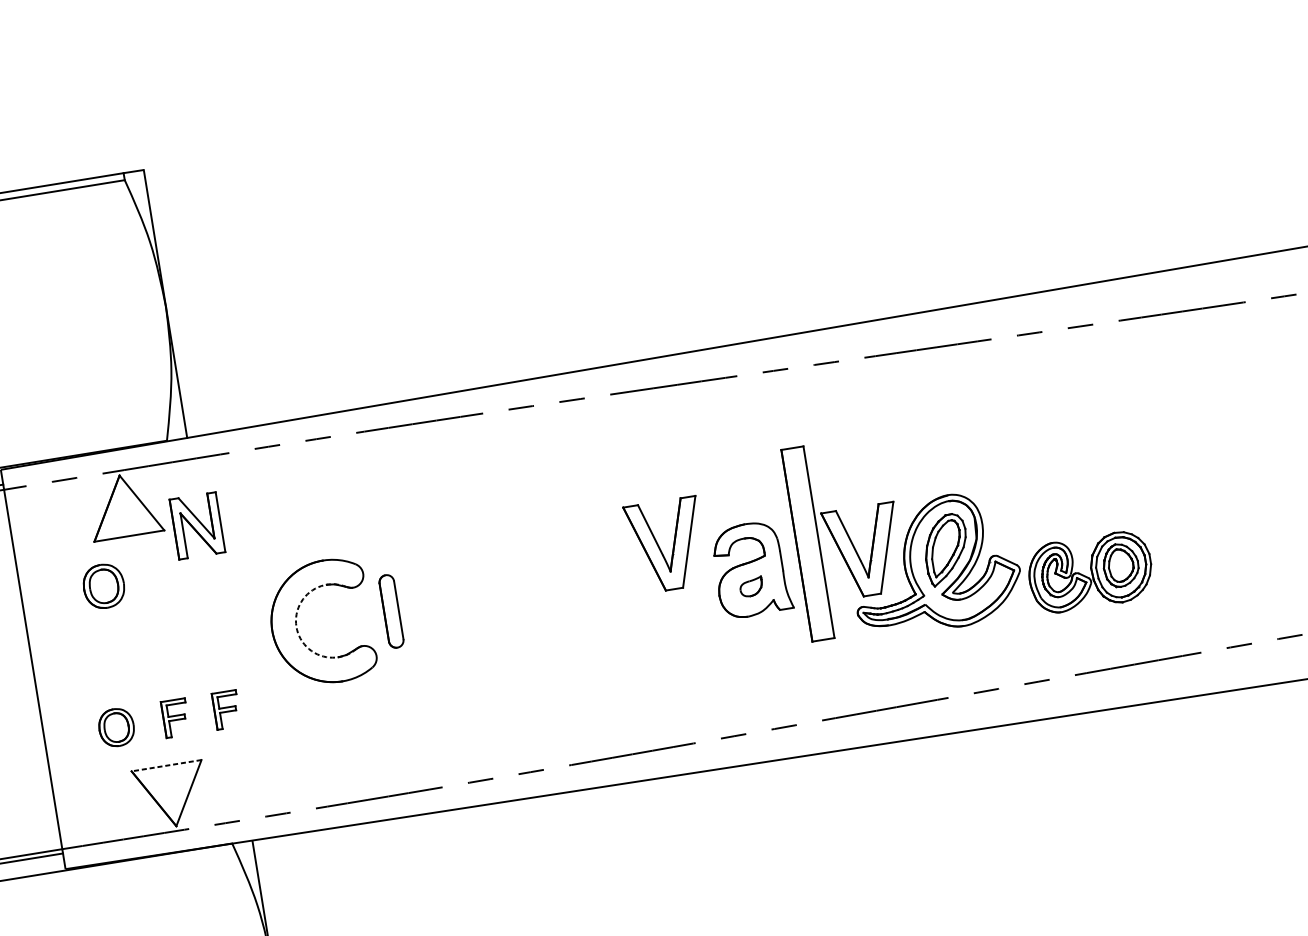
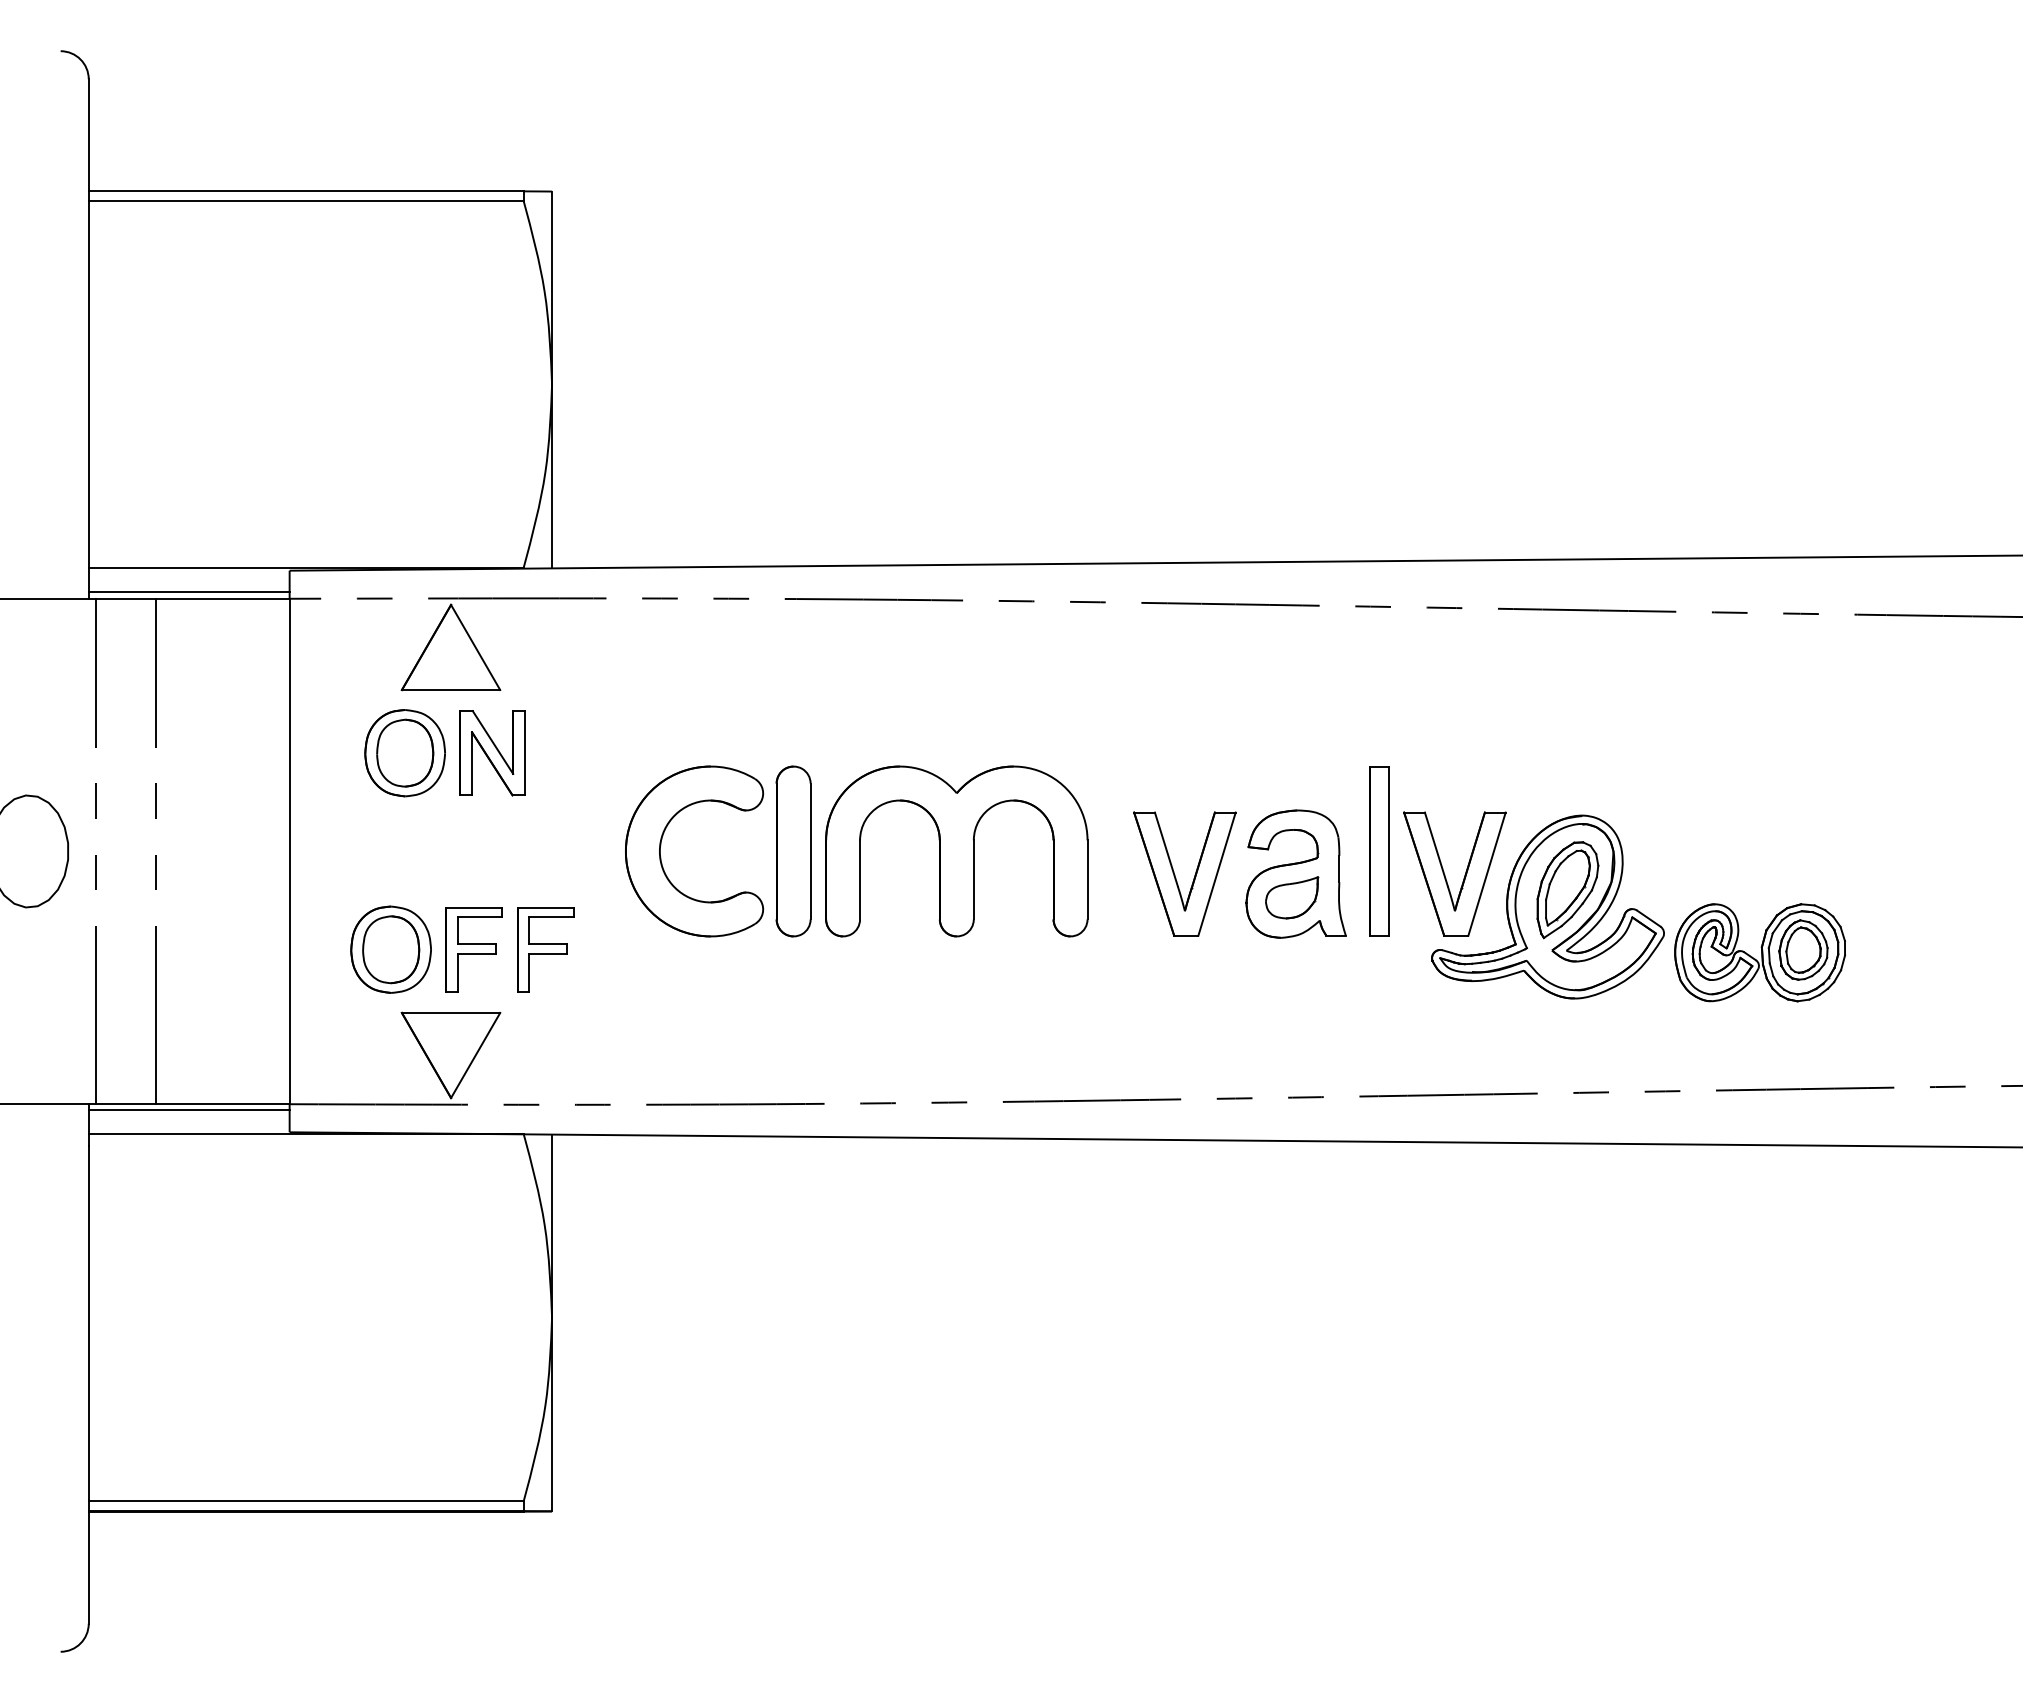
part: (197, 526) -> (492, 753), moved
part: (808, 543) -> (1379, 851), size x0.62
part: (659, 546) -> (1175, 874), moved
part: (103, 586) -> (404, 753), size x1.43
part: (751, 586) -> (1292, 897), size x1.67
part: (507, 592) -> (956, 851), added
part: (391, 611) -> (793, 851), size x1.67
arc: (296, 626) -> (659, 851), dashed -> solid
part: (226, 709) -> (545, 949), size x1.67
part: (175, 718) -> (473, 949), size x1.67
part: (116, 727) -> (390, 949), size x1.67
line: (166, 765) -> (450, 1012), dashed -> solid

